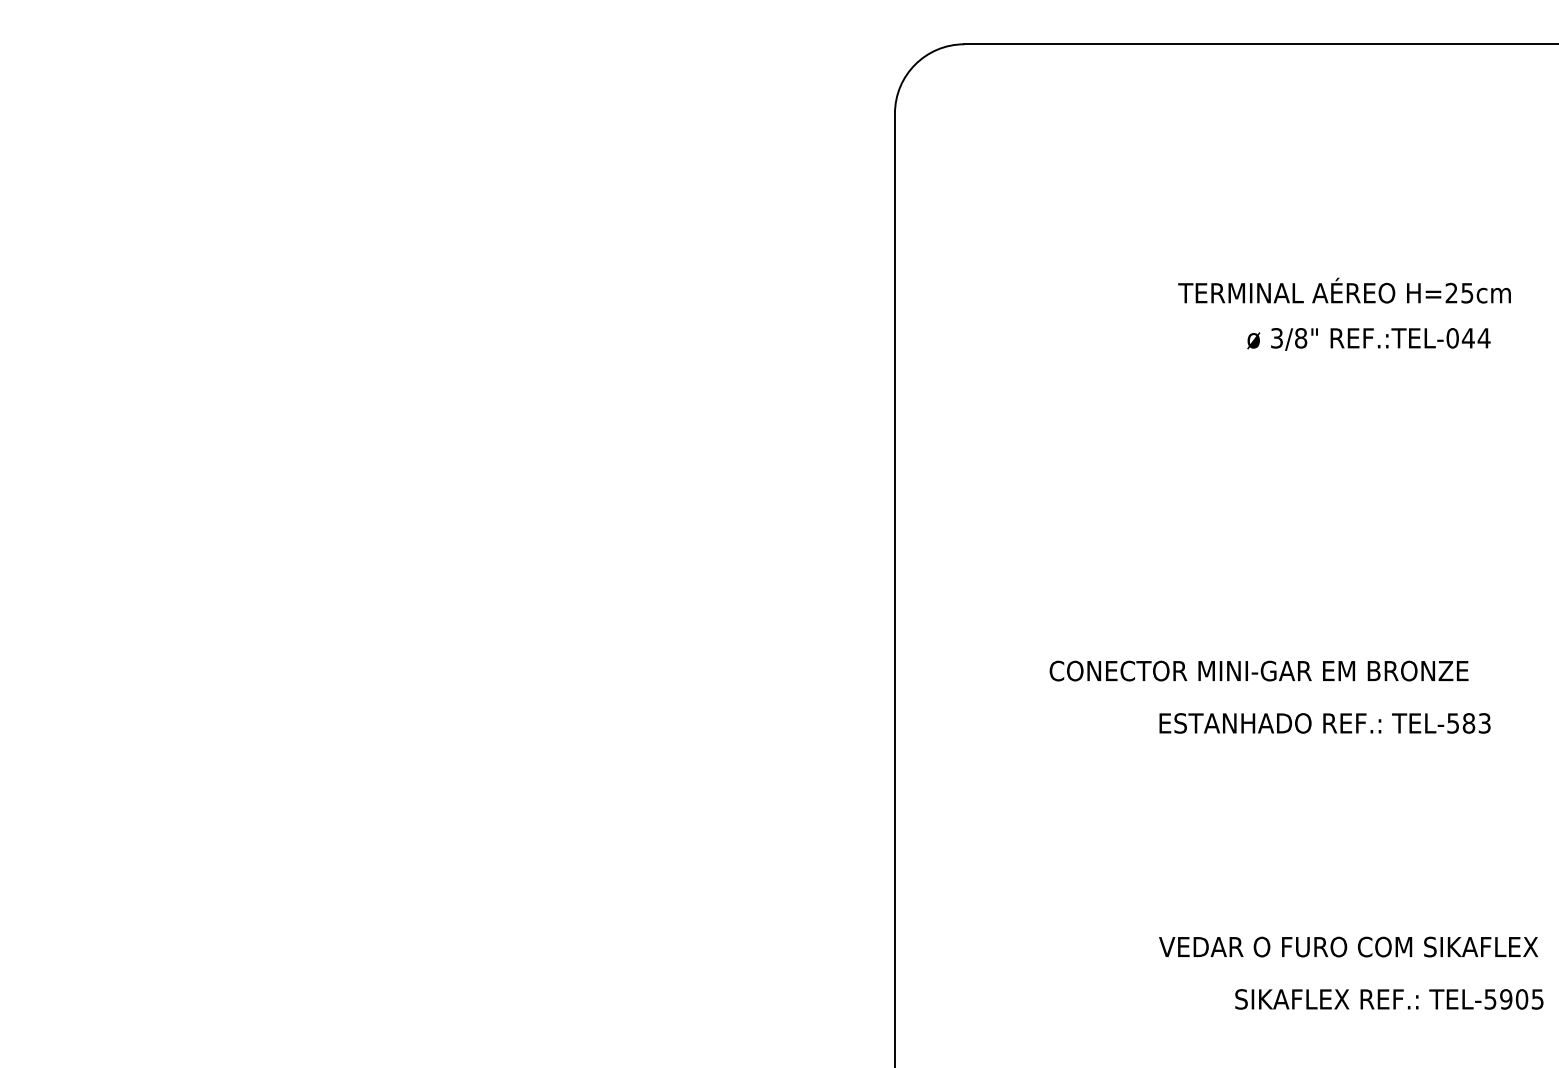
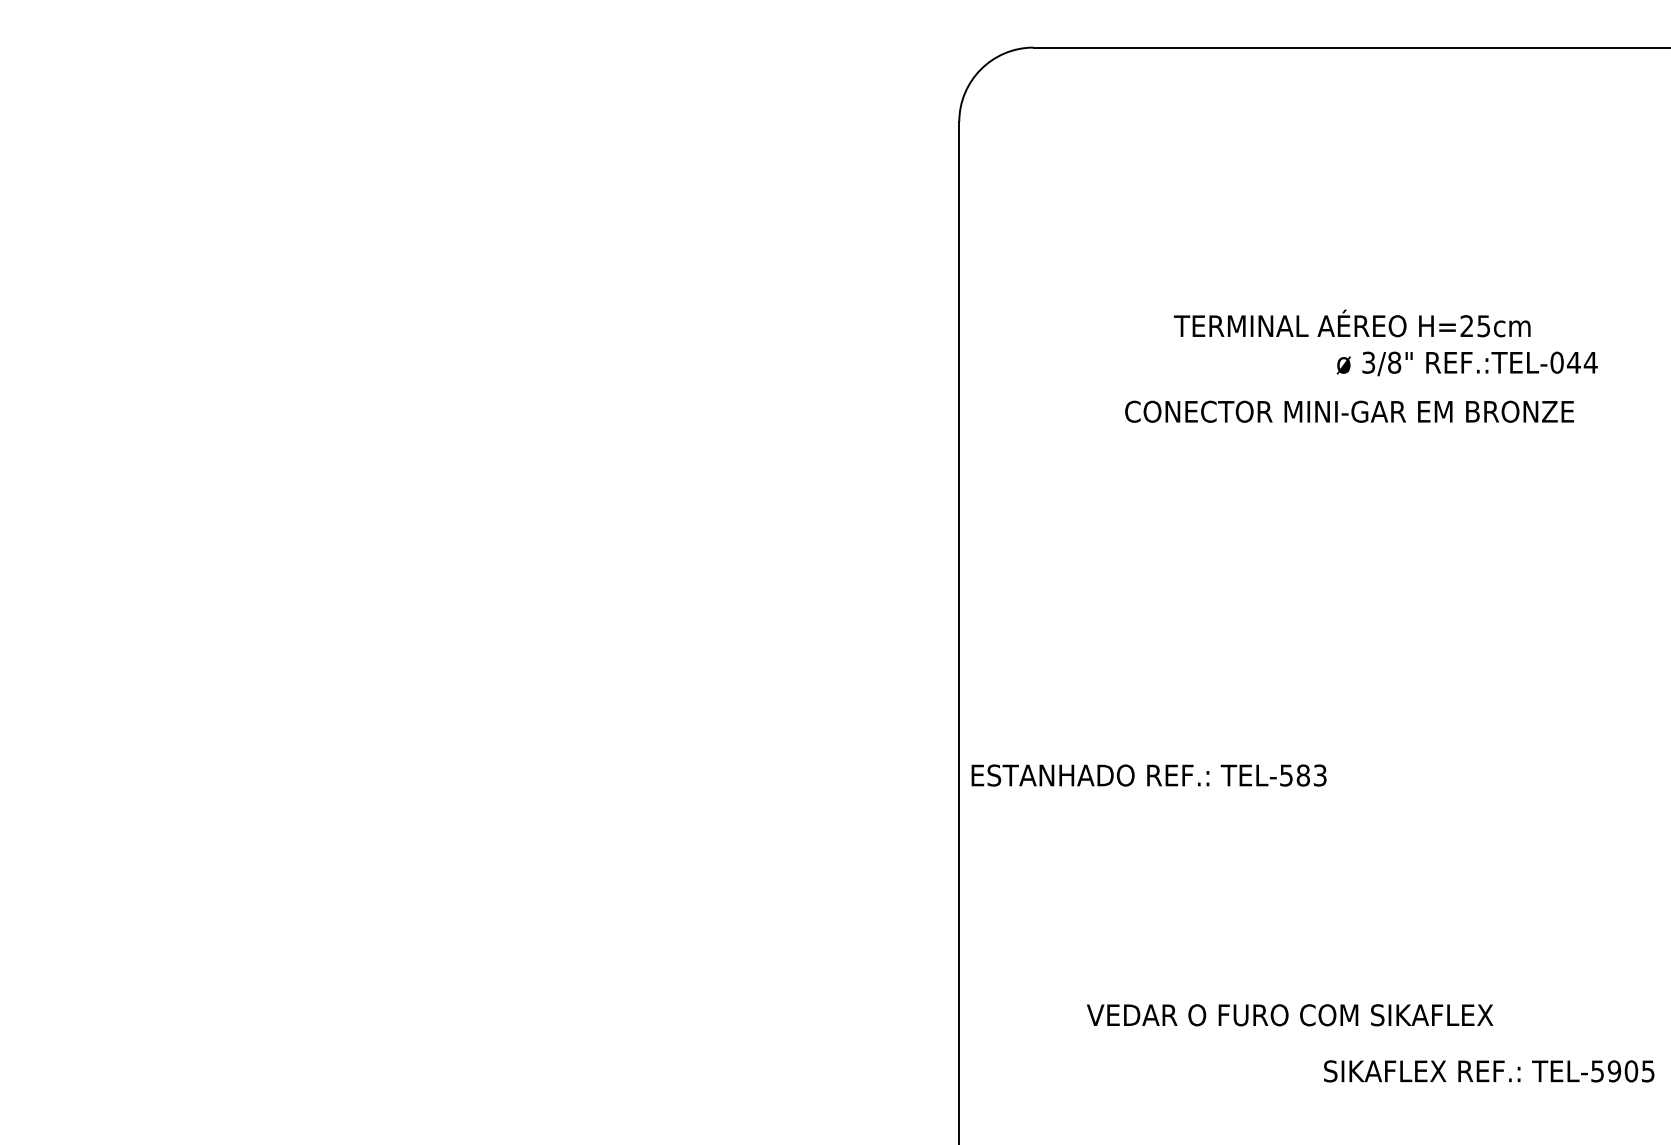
text: (1344, 290) -> (1352, 323), moved
text: (1258, 670) -> (1348, 411), moved
text: (1324, 723) -> (1148, 775), moved
text: (1348, 946) -> (1289, 1014), moved

